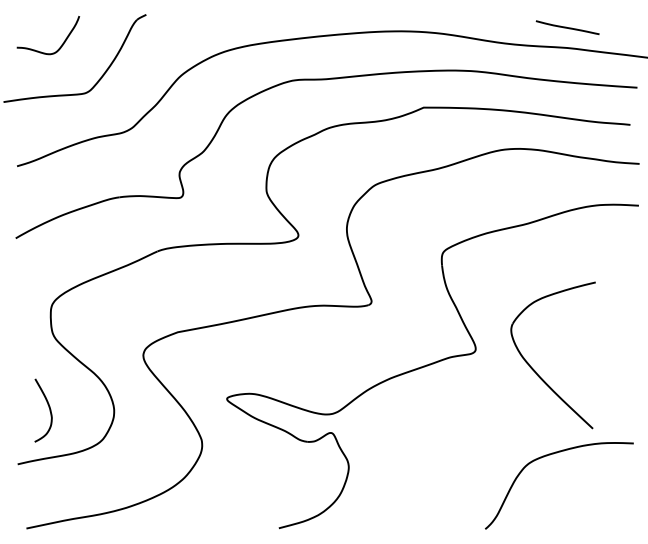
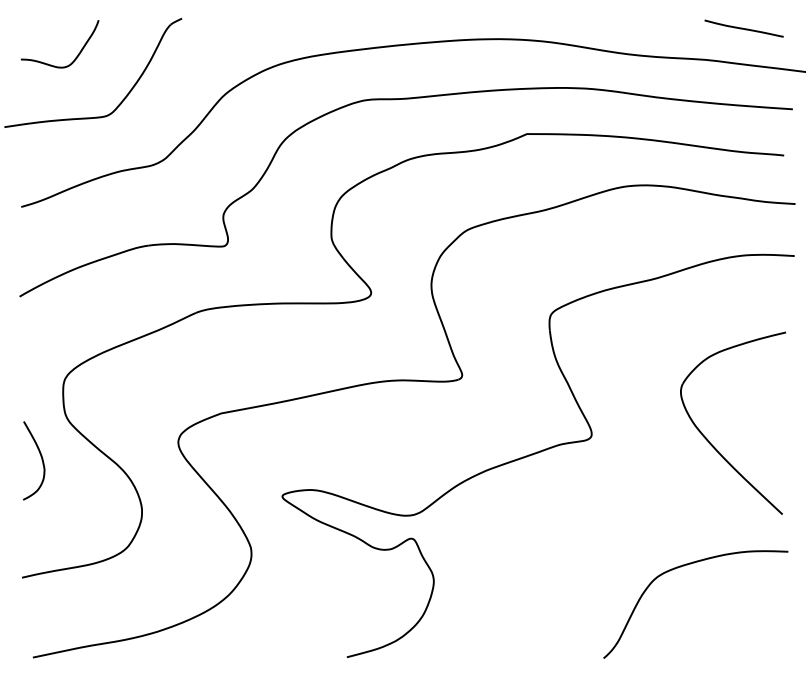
line: (567, 27) -> (743, 28), moved
part: (533, 368) -> (708, 439), moved
curve: (49, 410) -> (41, 460), moved

